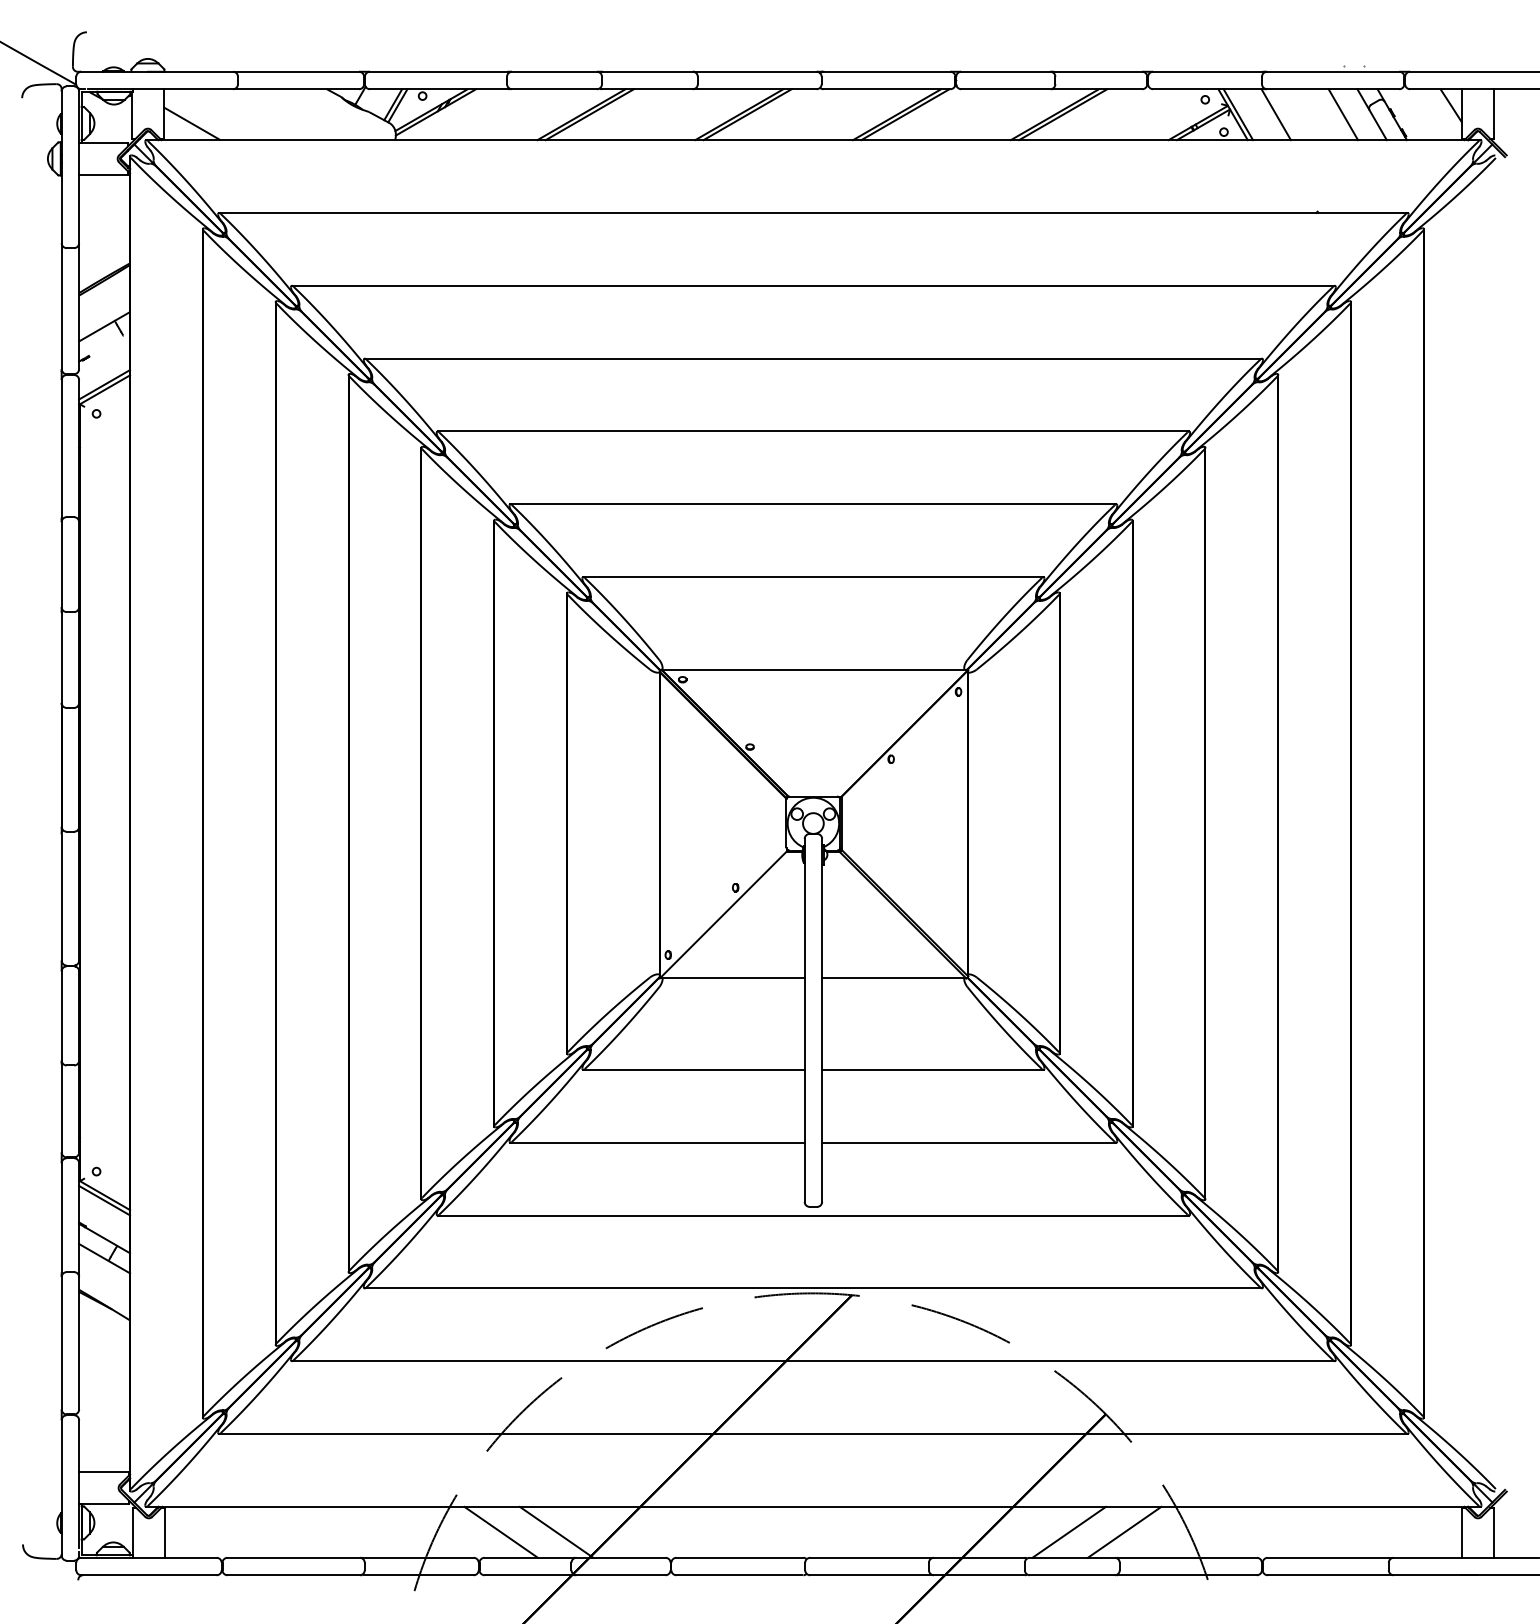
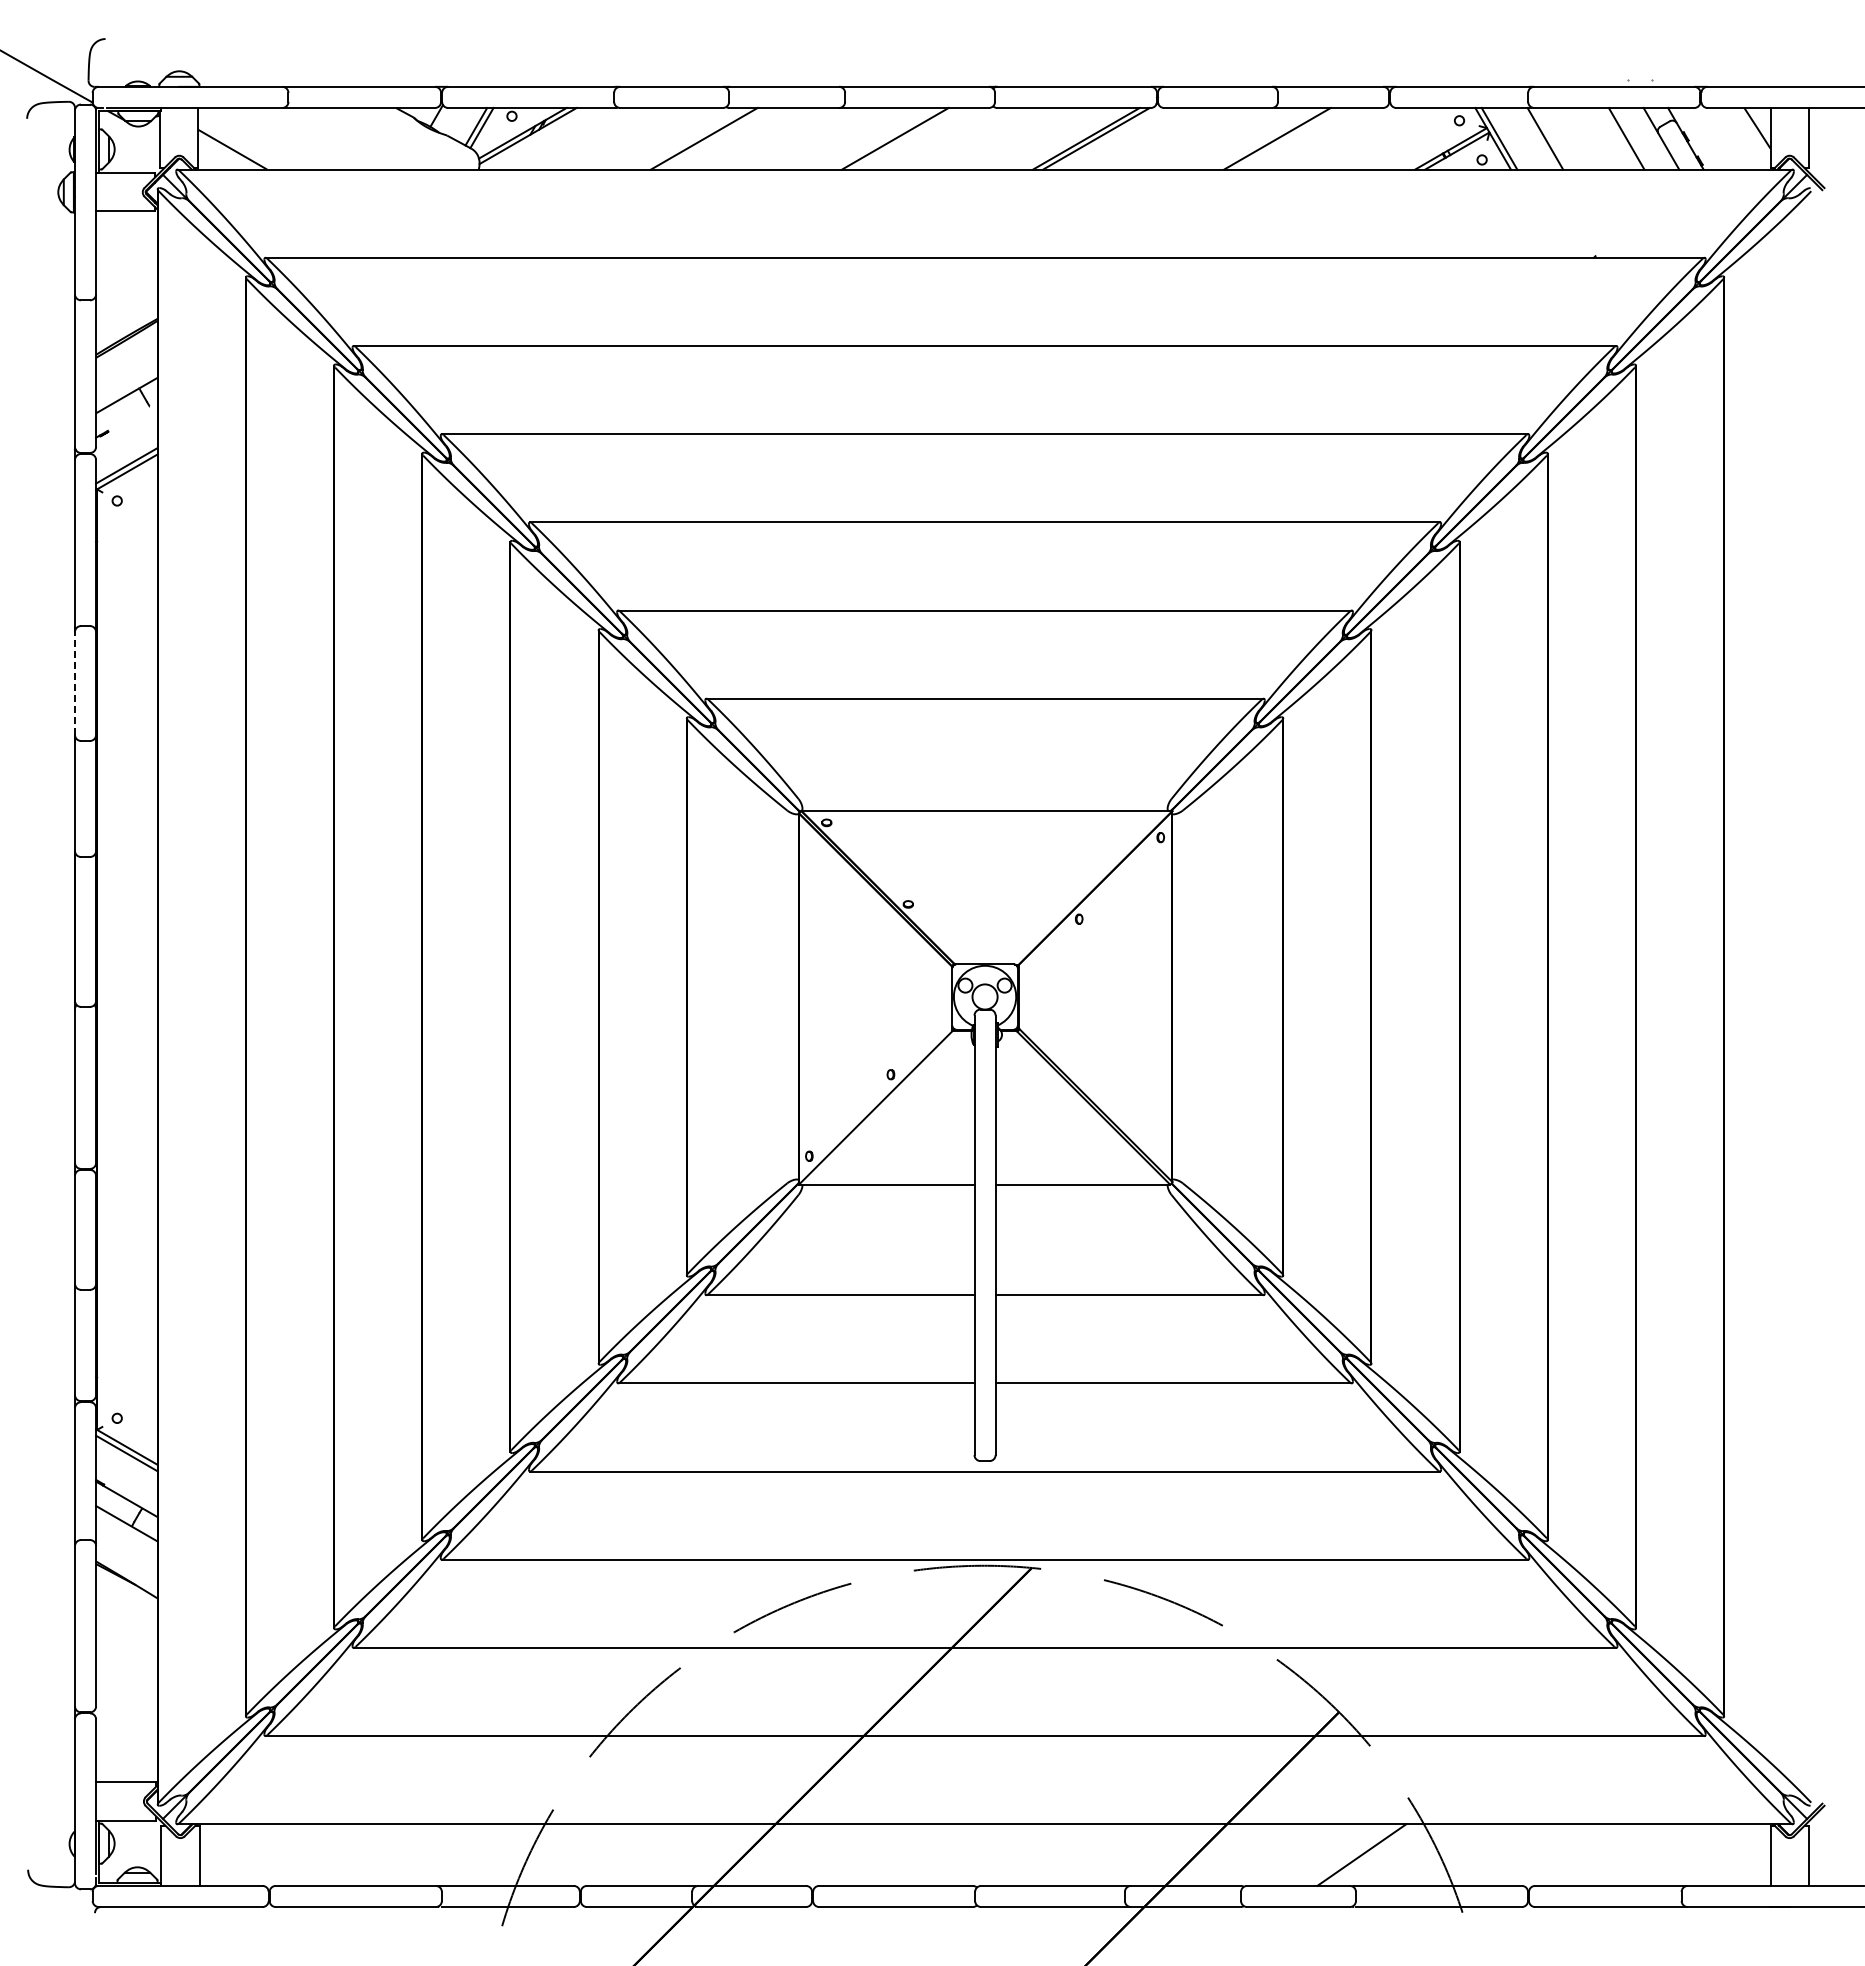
line: (589, 114) -> (714, 138), removed
line: (747, 114) -> (905, 138), removed
line: (1063, 114) -> (1287, 138), removed
line: (61, 564) -> (74, 683), solid -> dashed
line: (500, 1531) -> (606, 1854), removed
line: (556, 1531) -> (673, 1854), removed
line: (1069, 1531) -> (1294, 1854), removed

